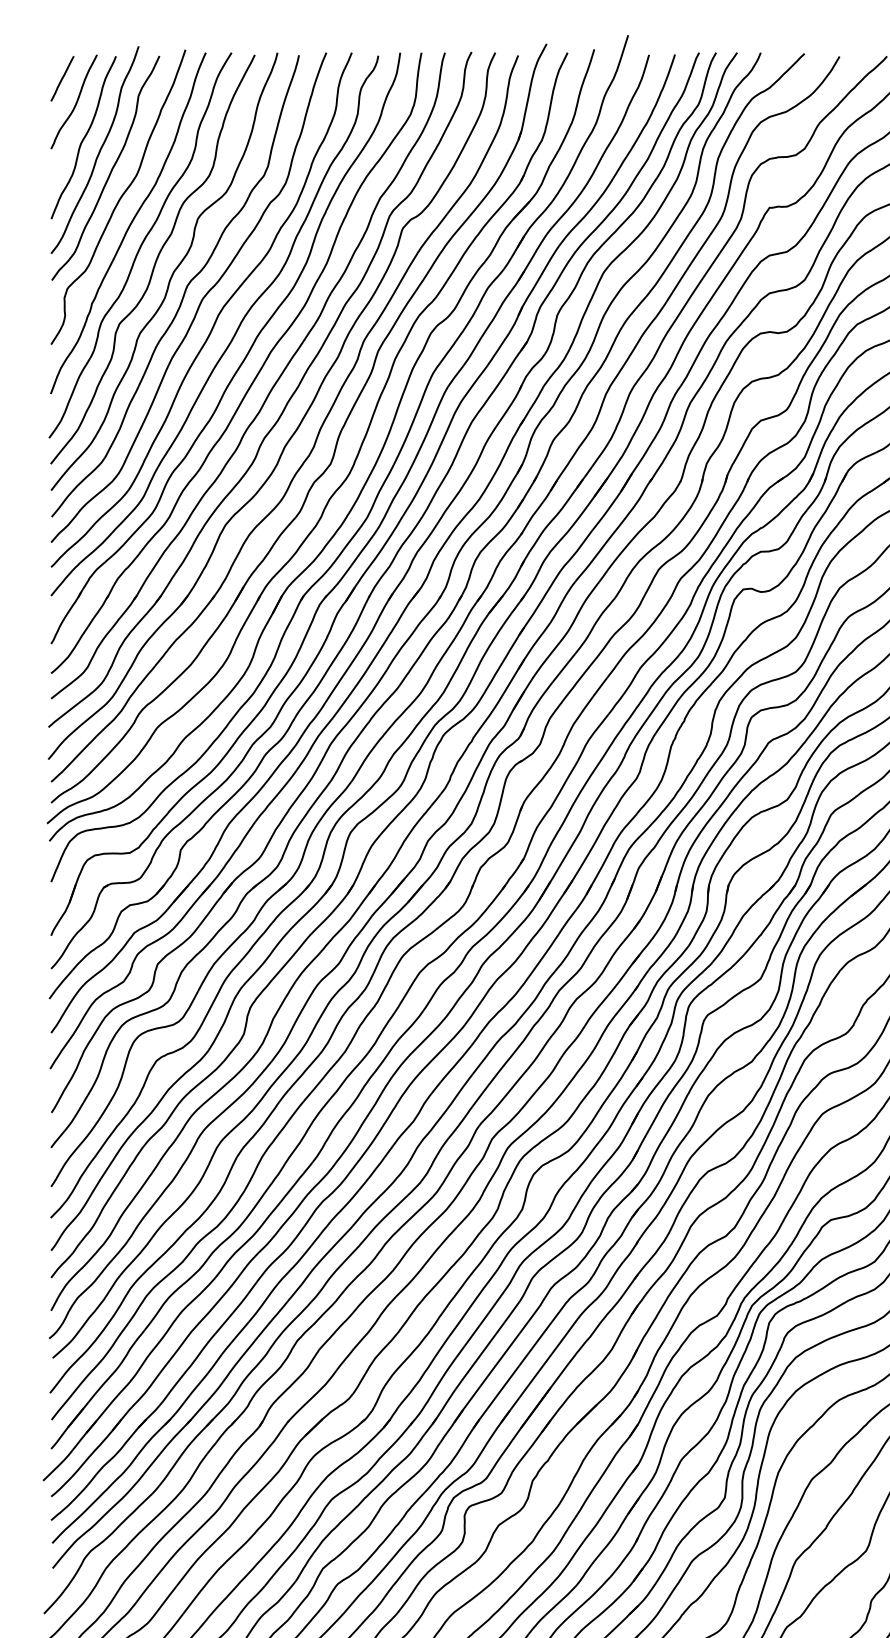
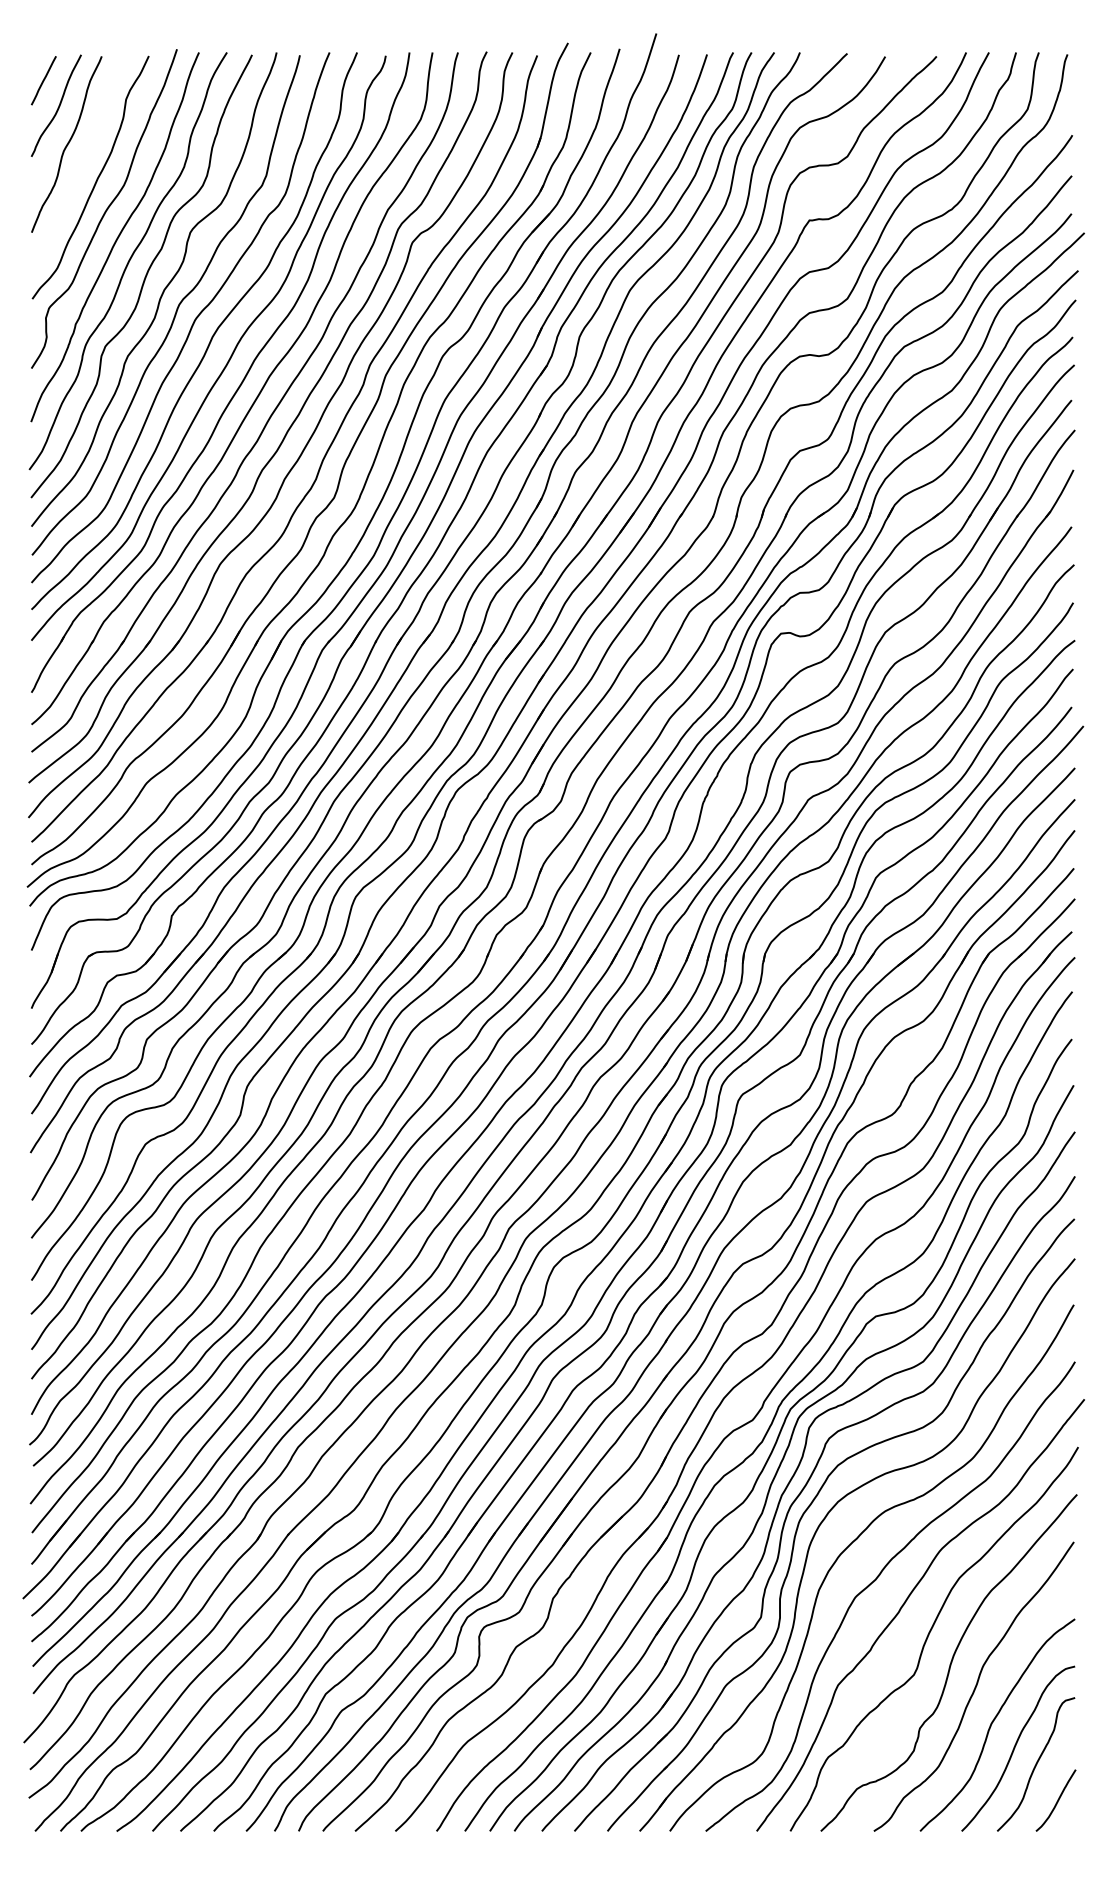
curve: (98, 152) -> (82, 160), removed

